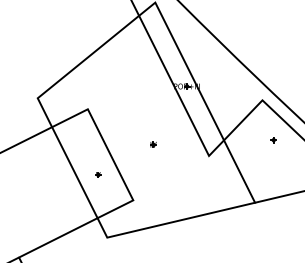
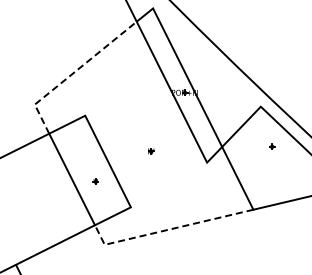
line: (75, 67) -> (72, 73), solid -> dashed
line: (169, 222) -> (167, 229), solid -> dashed

